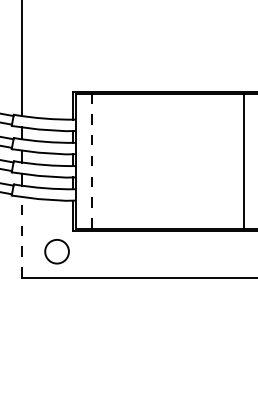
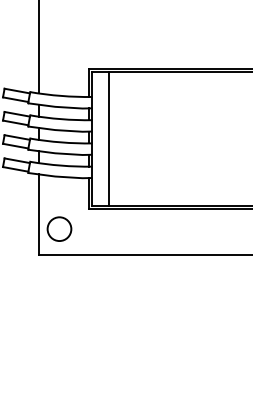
line: (92, 160) -> (108, 137), dashed -> solid
line: (22, 236) -> (38, 213), dashed -> solid
circle: (56, 251) -> (58, 228), moved

